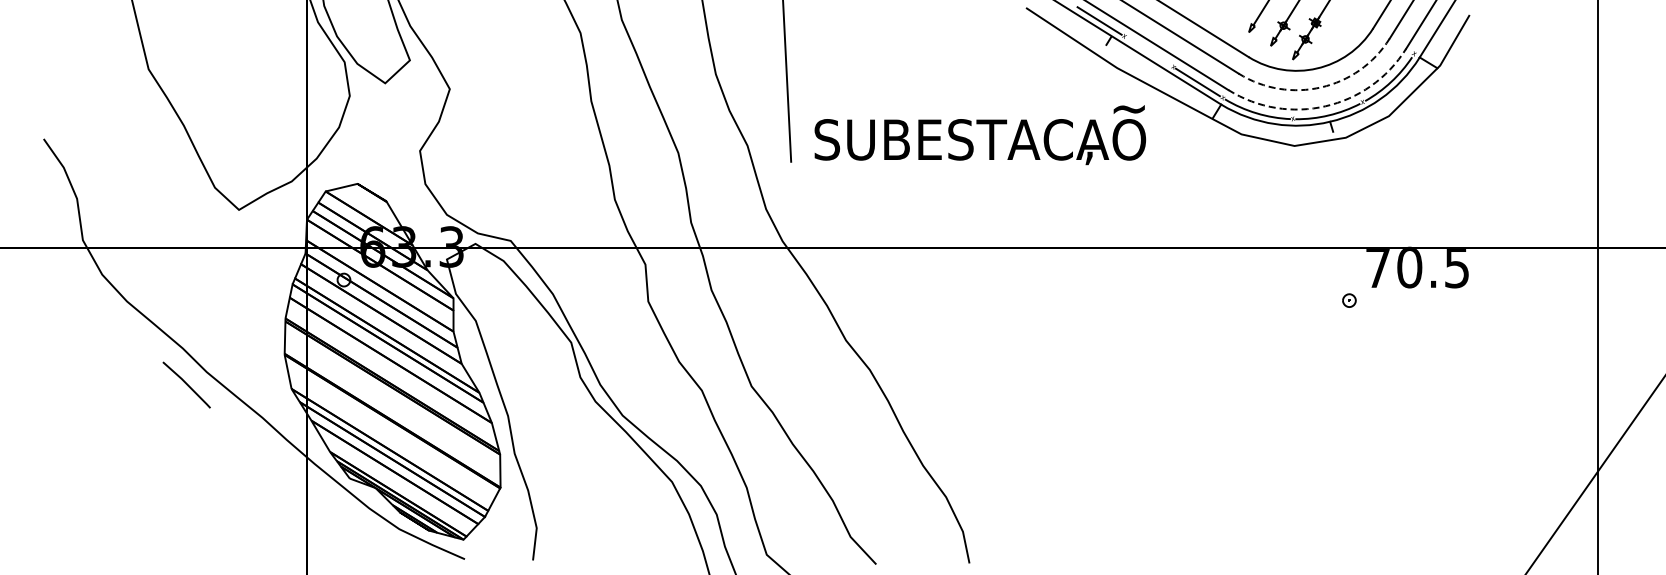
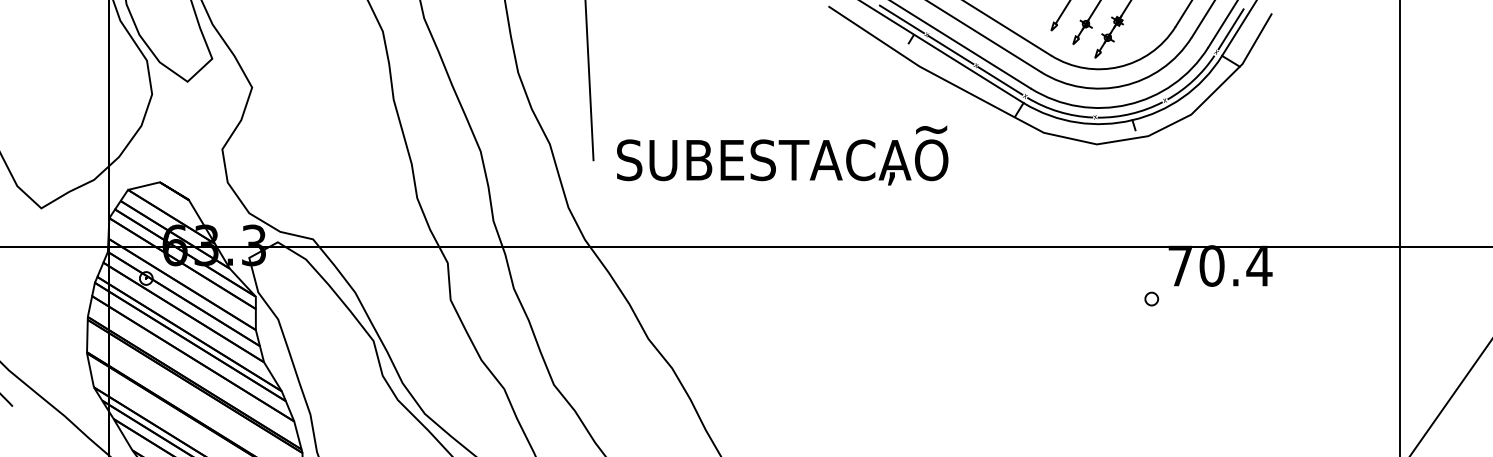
line: (1428, 30) -> (1230, 28), added
line: (1148, 51) -> (950, 49), added
arc: (1321, 87) -> (1123, 85), dashed -> solid
arc: (1325, 106) -> (1127, 104), dashed -> solid
text: (980, 135) -> (782, 155), moved
text: (1456, 268) -> (1258, 266), 70.5 -> 70.4

